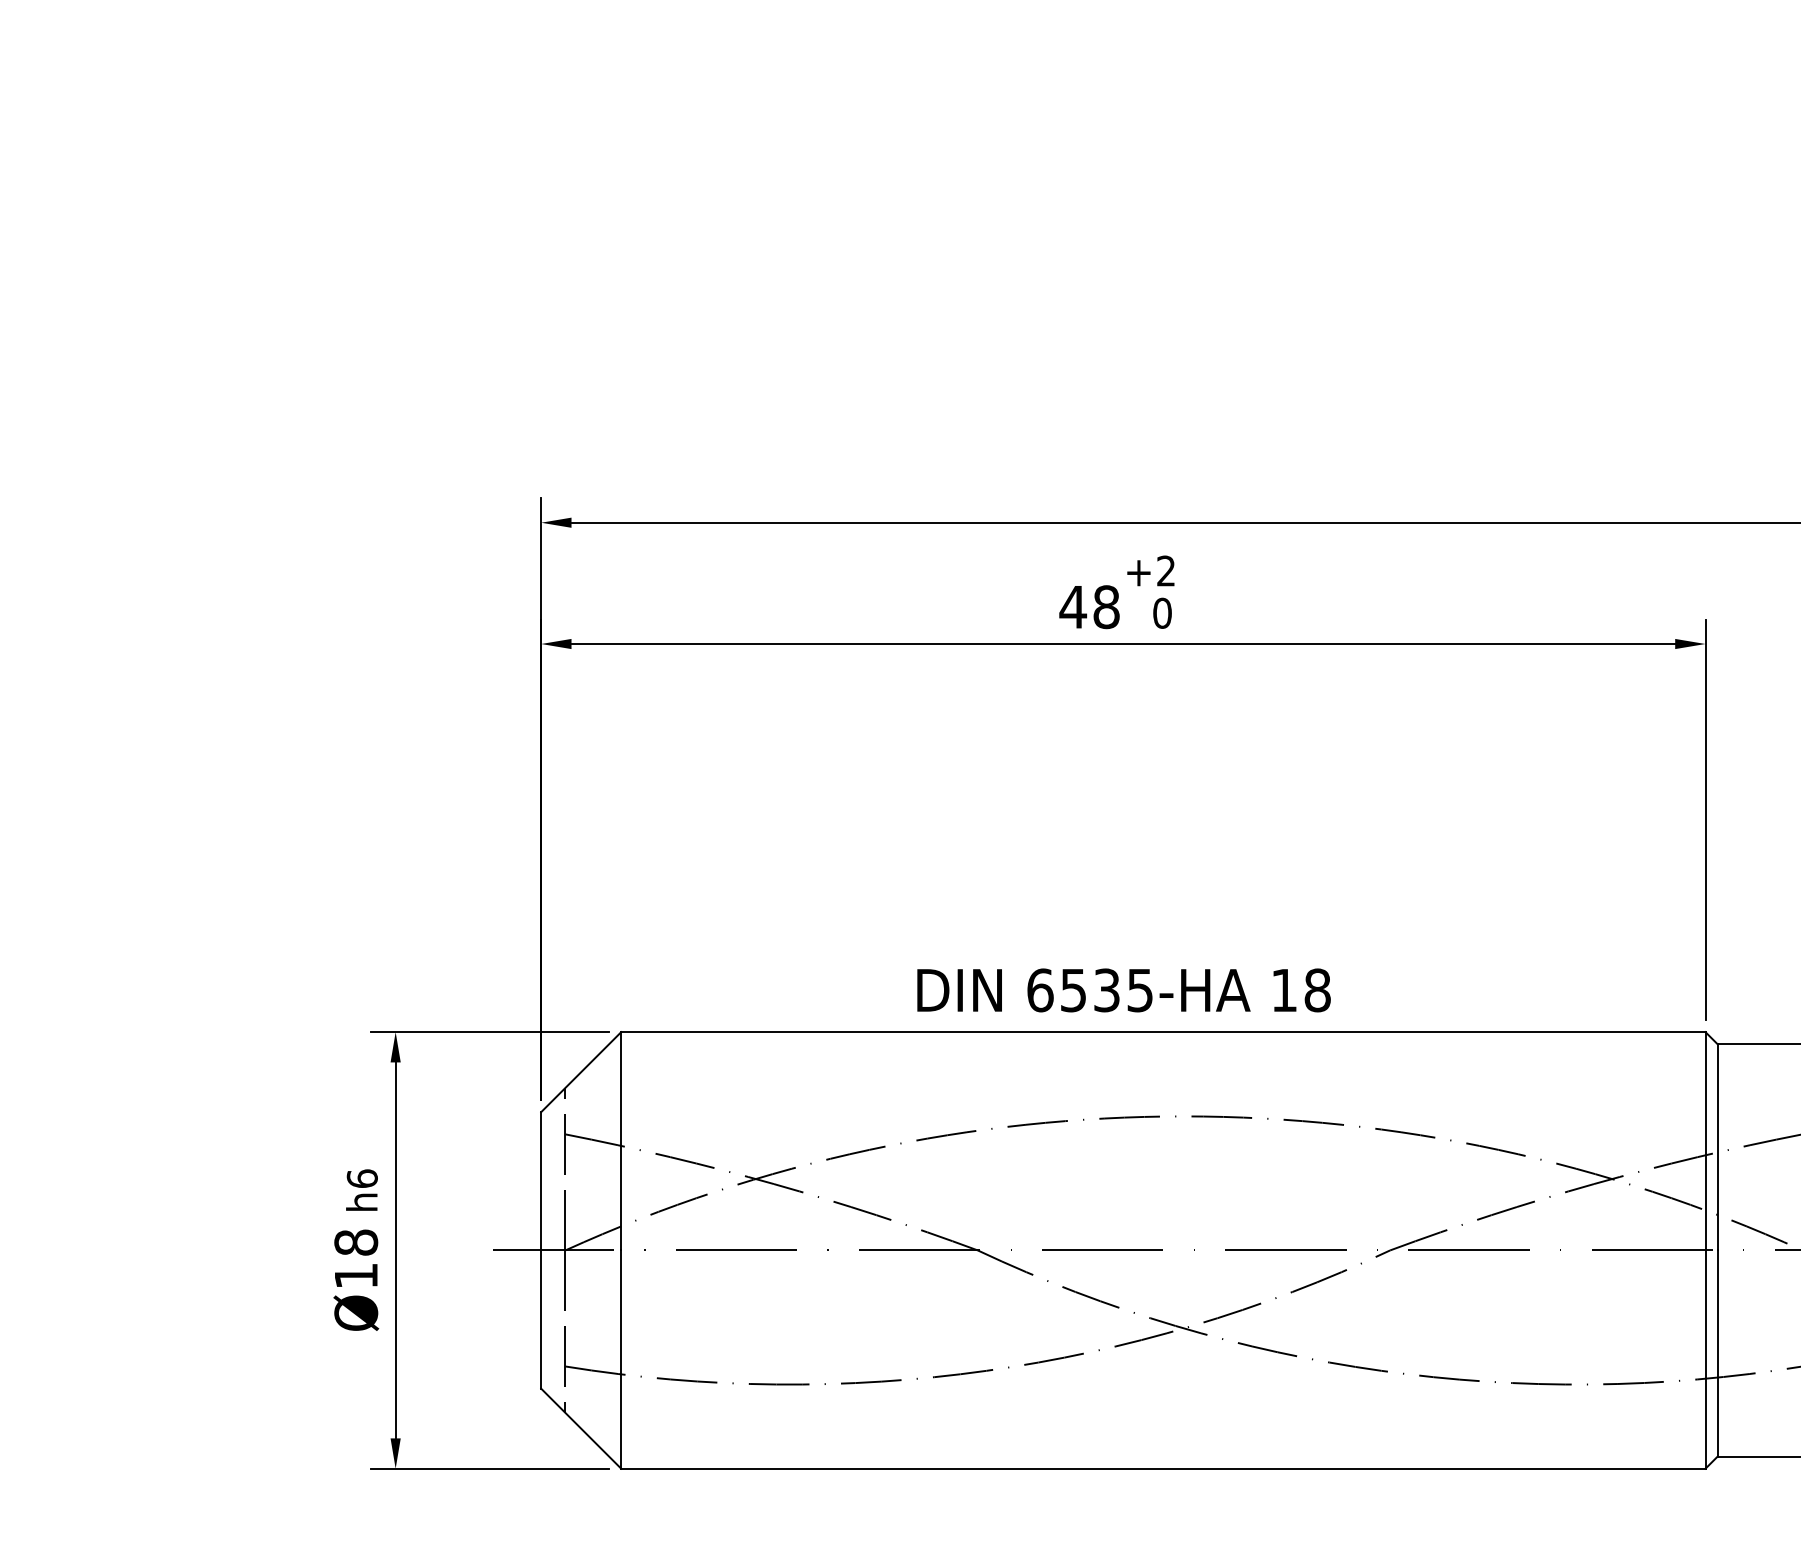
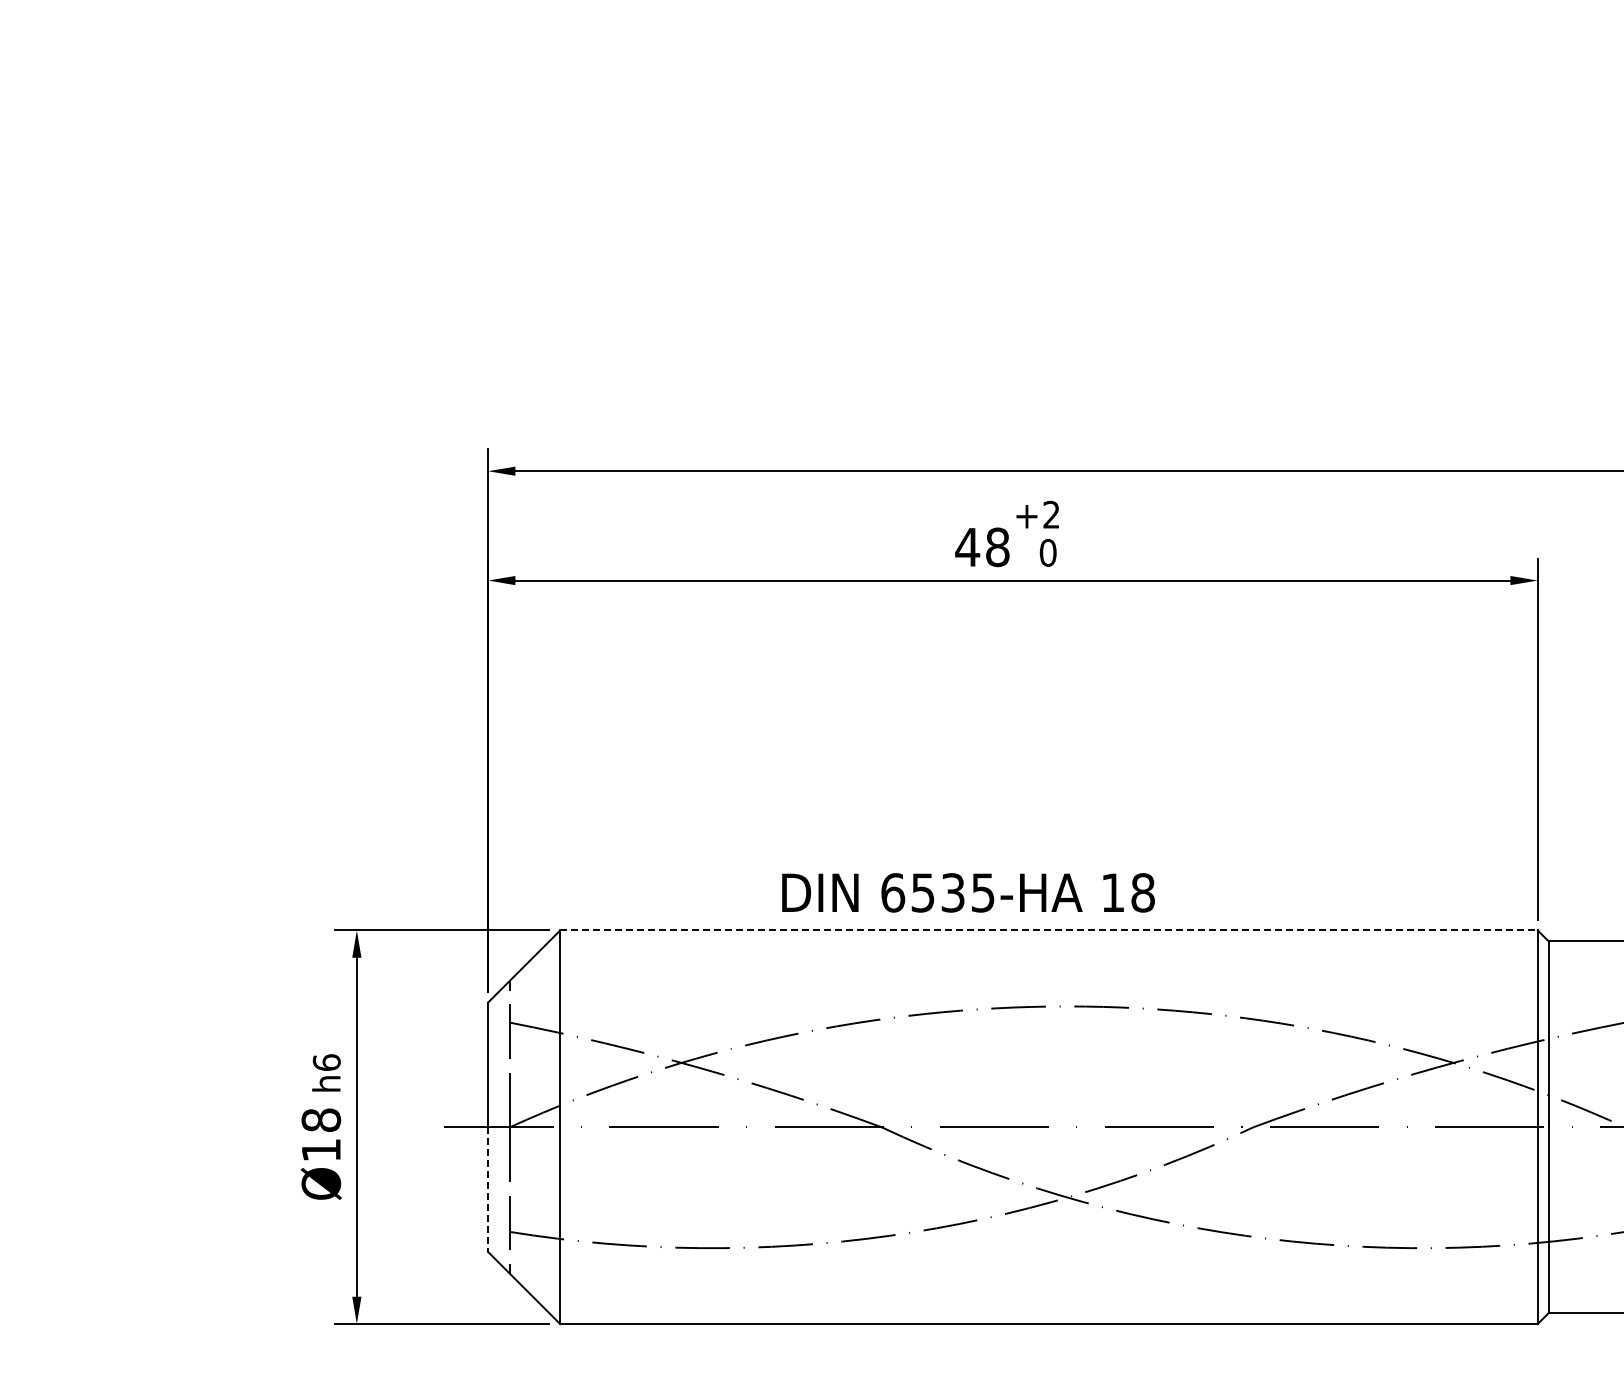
text: (1124, 990) -> (968, 892), moved
line: (1162, 1032) -> (1048, 930), solid -> dashed
line: (541, 1320) -> (488, 1190), solid -> dashed

